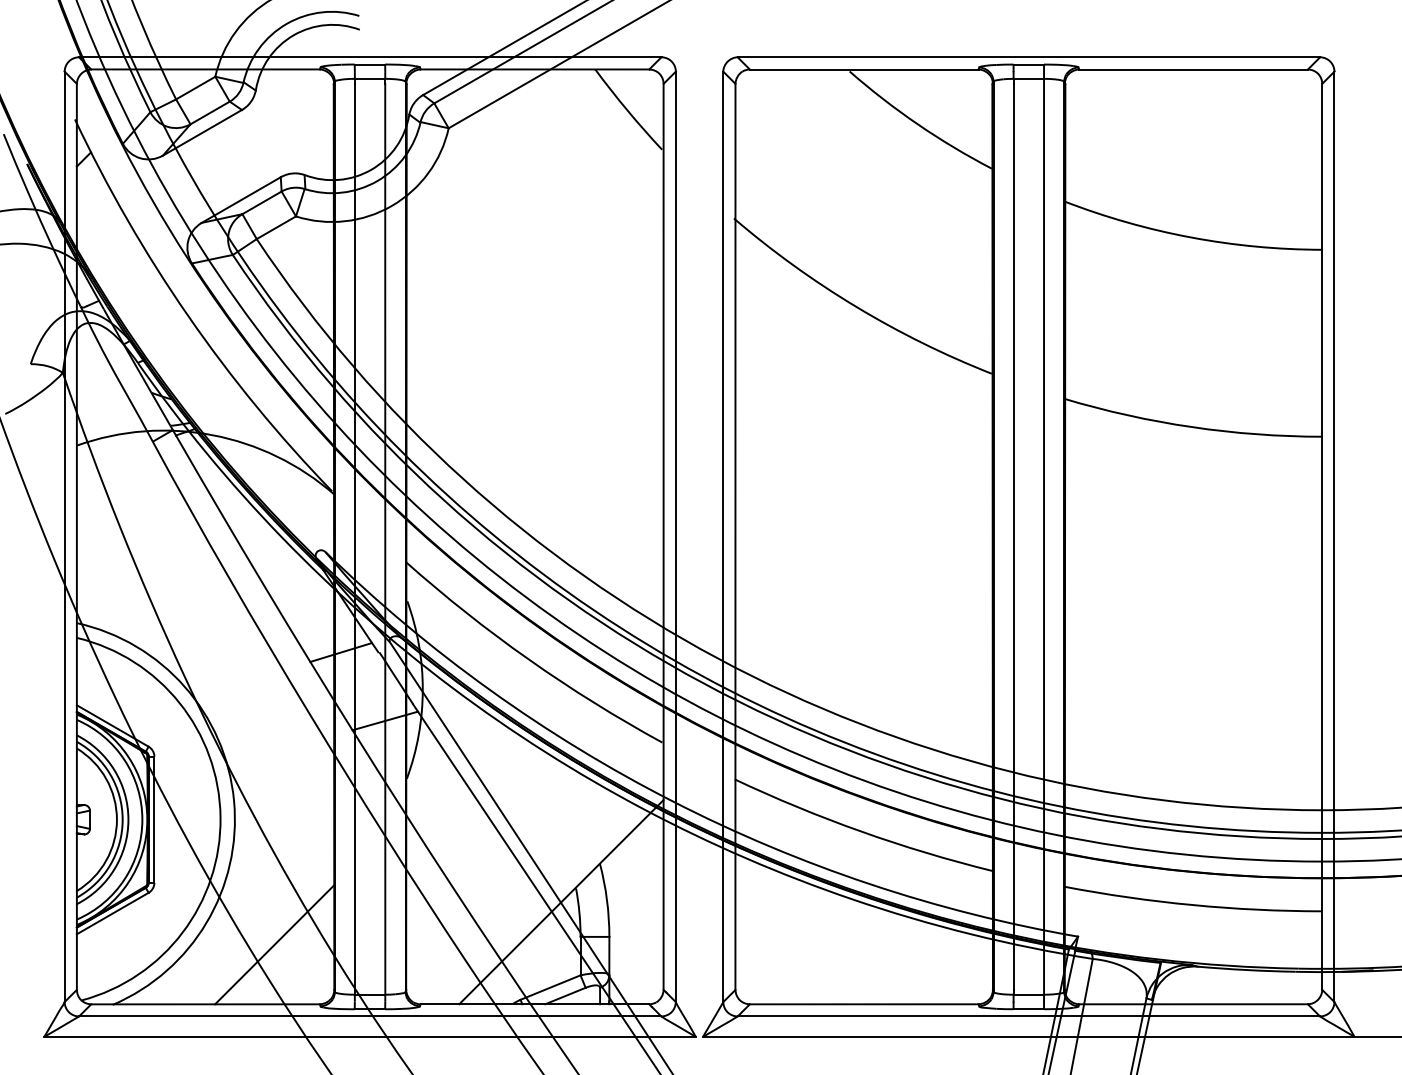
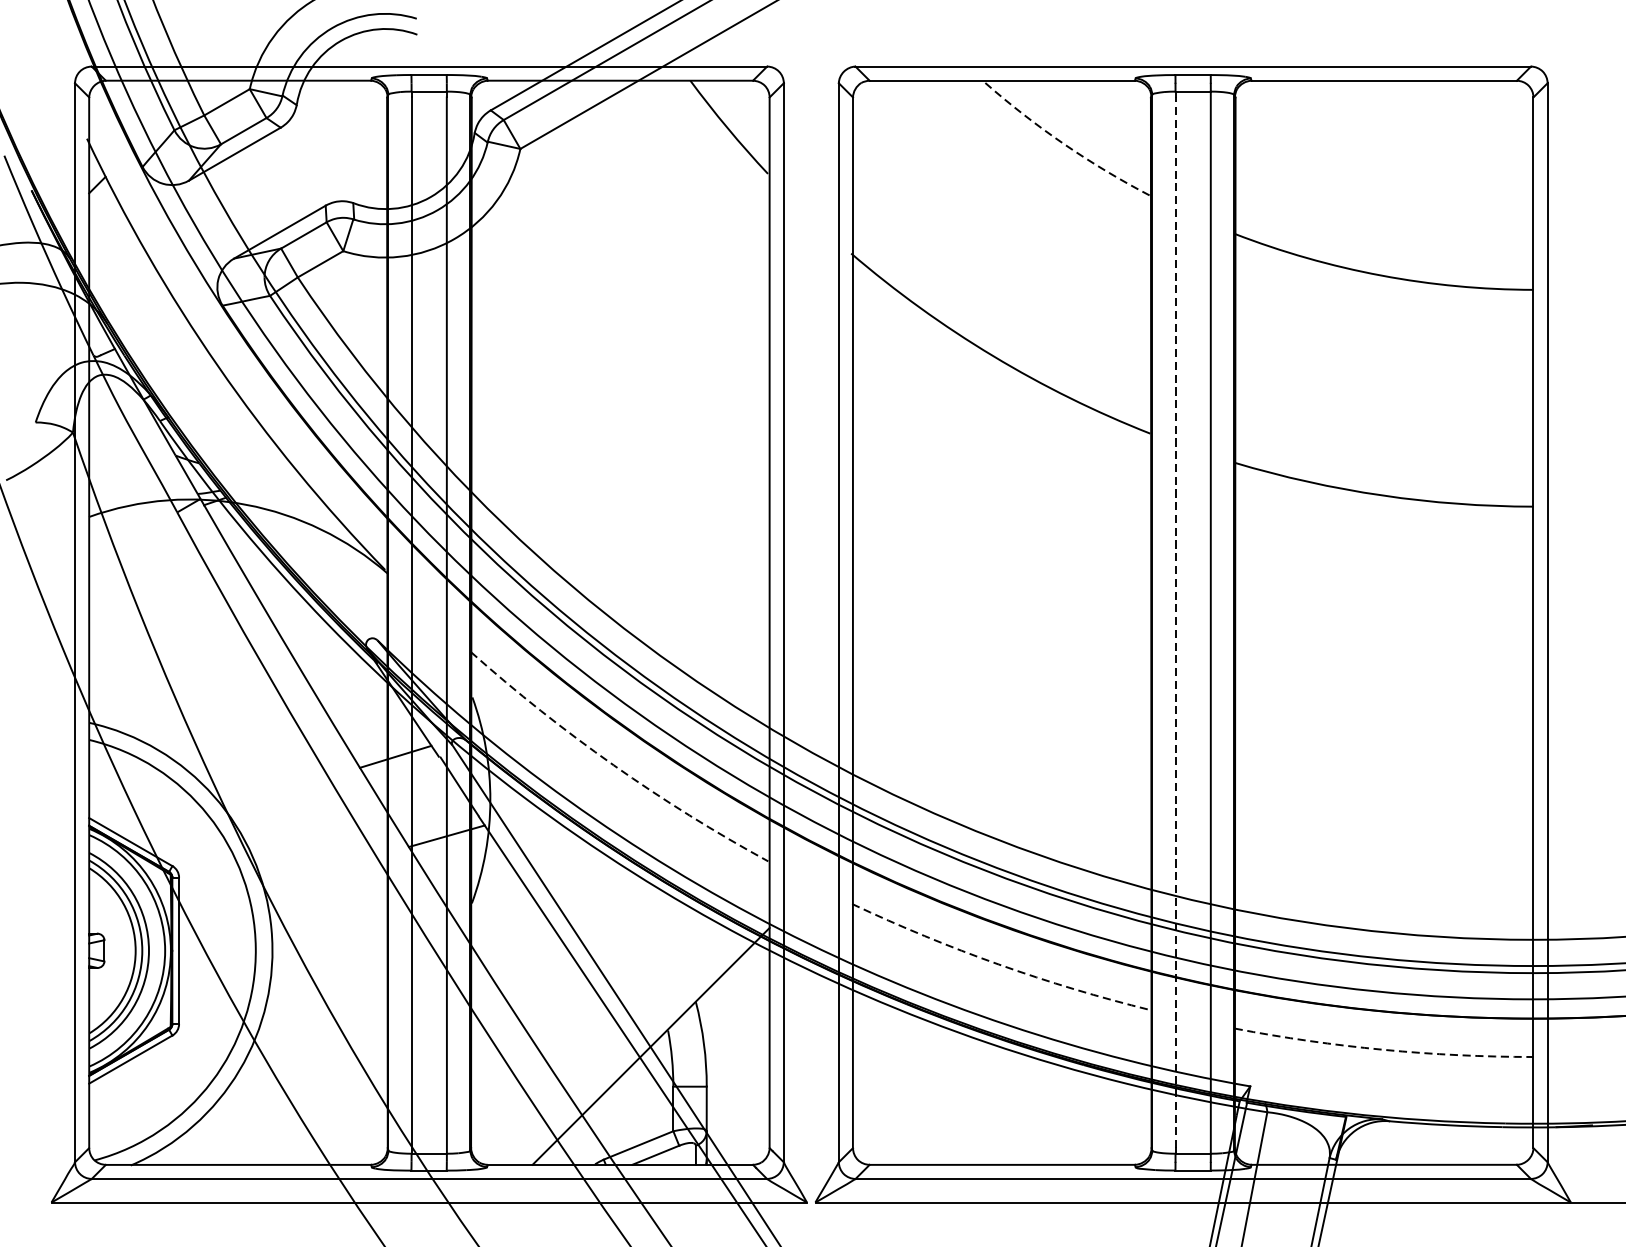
arc: (917, 124) -> (1064, 144), solid -> dashed
line: (1013, 536) -> (1175, 622), solid -> dashed
arc: (529, 659) -> (614, 764), solid -> dashed
arc: (861, 831) -> (999, 964), solid -> dashed
arc: (1192, 905) -> (1382, 1050), solid -> dashed
line: (274, 944) -> (318, 1095), removed

